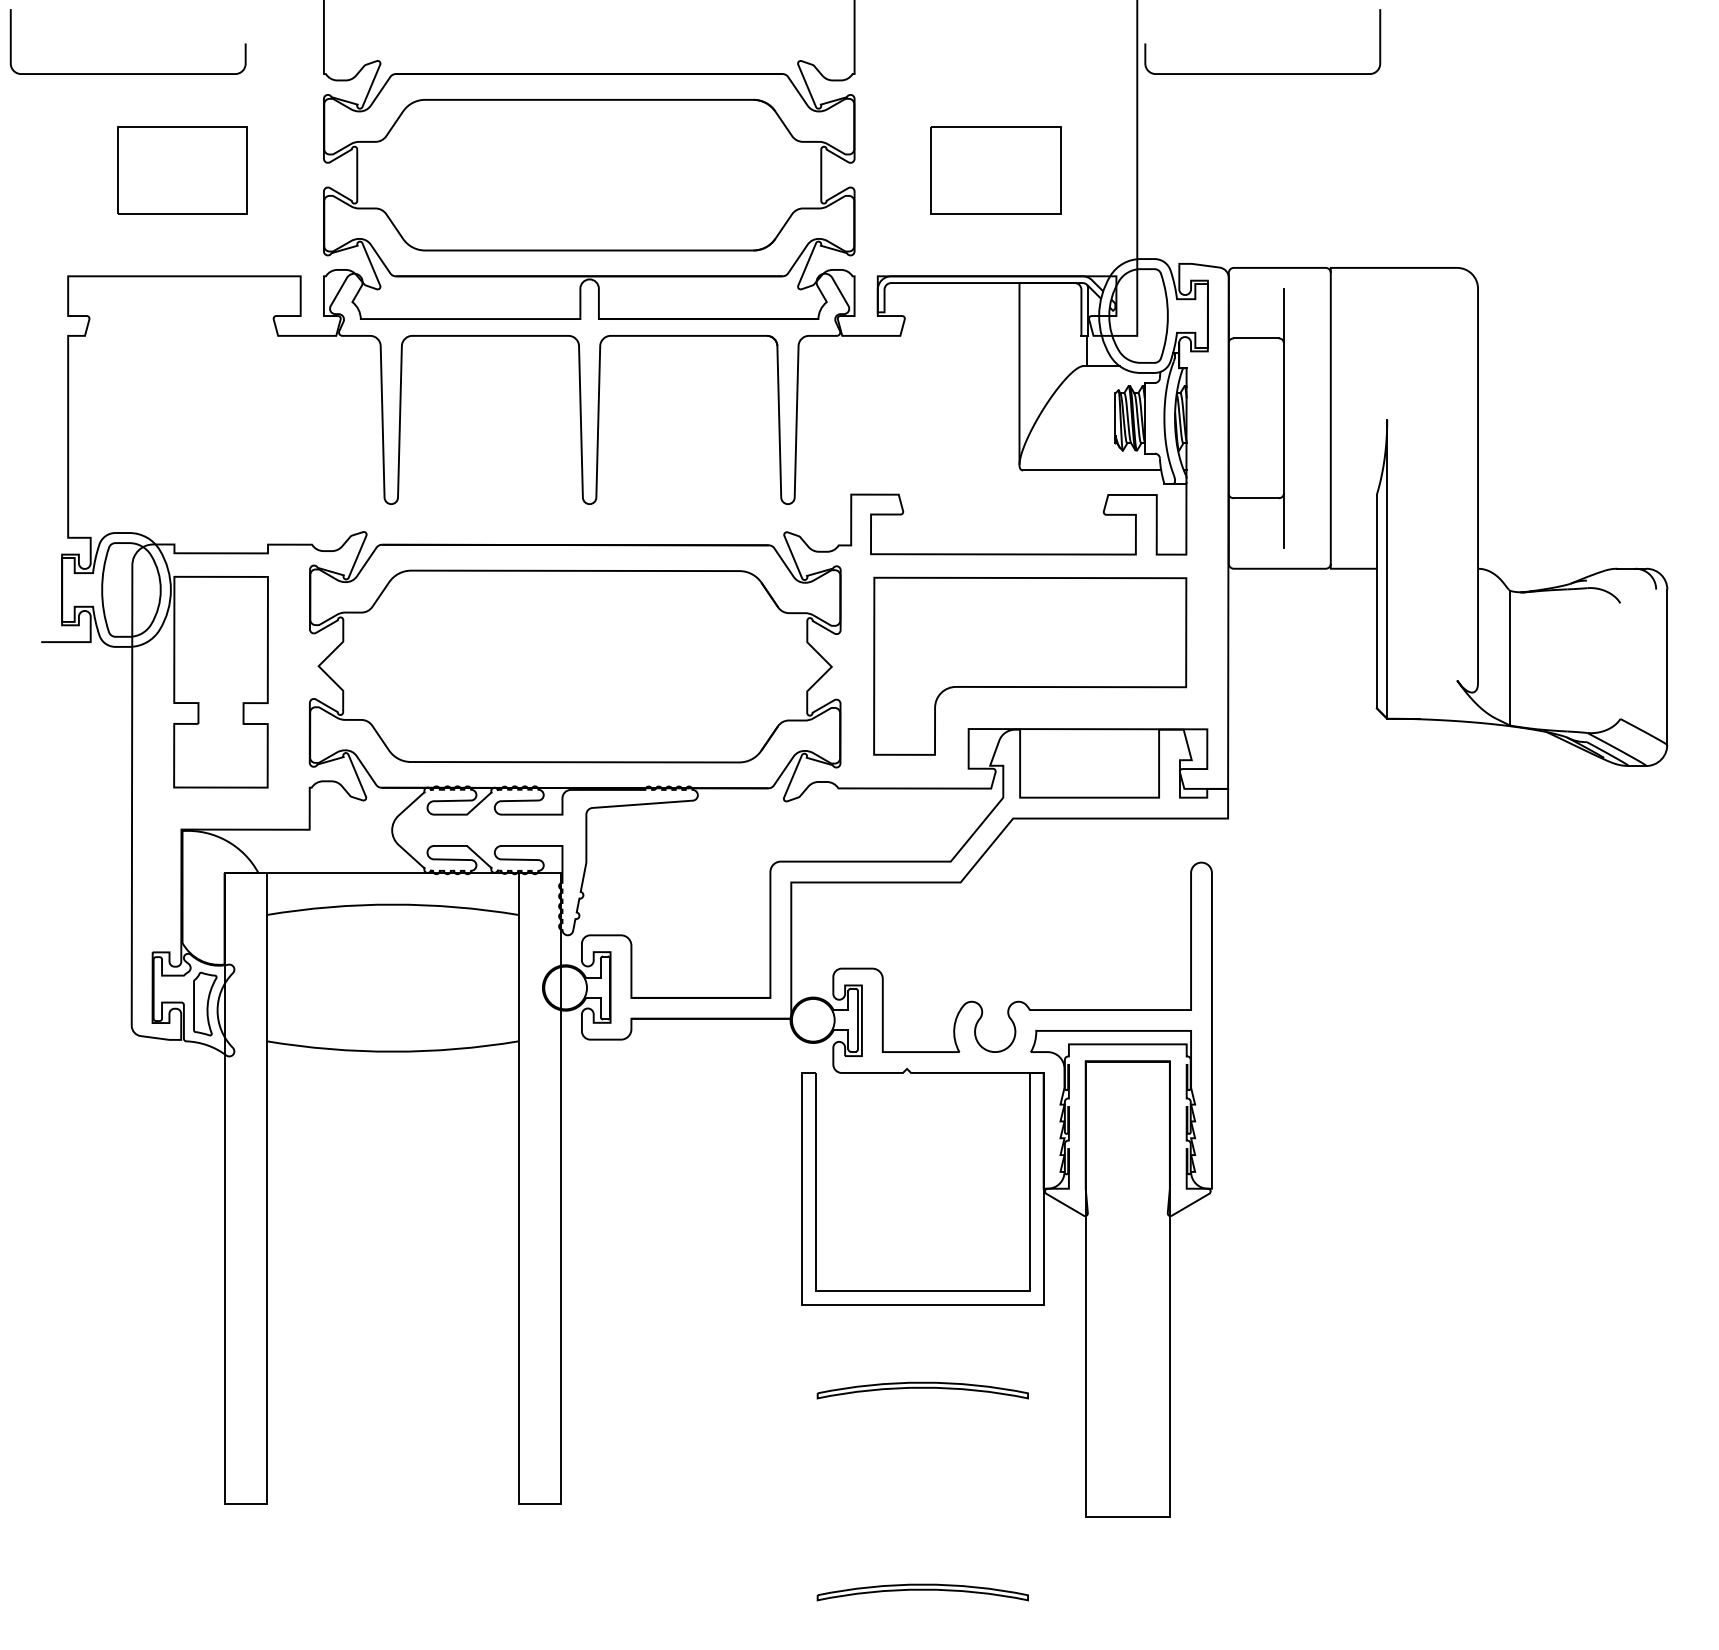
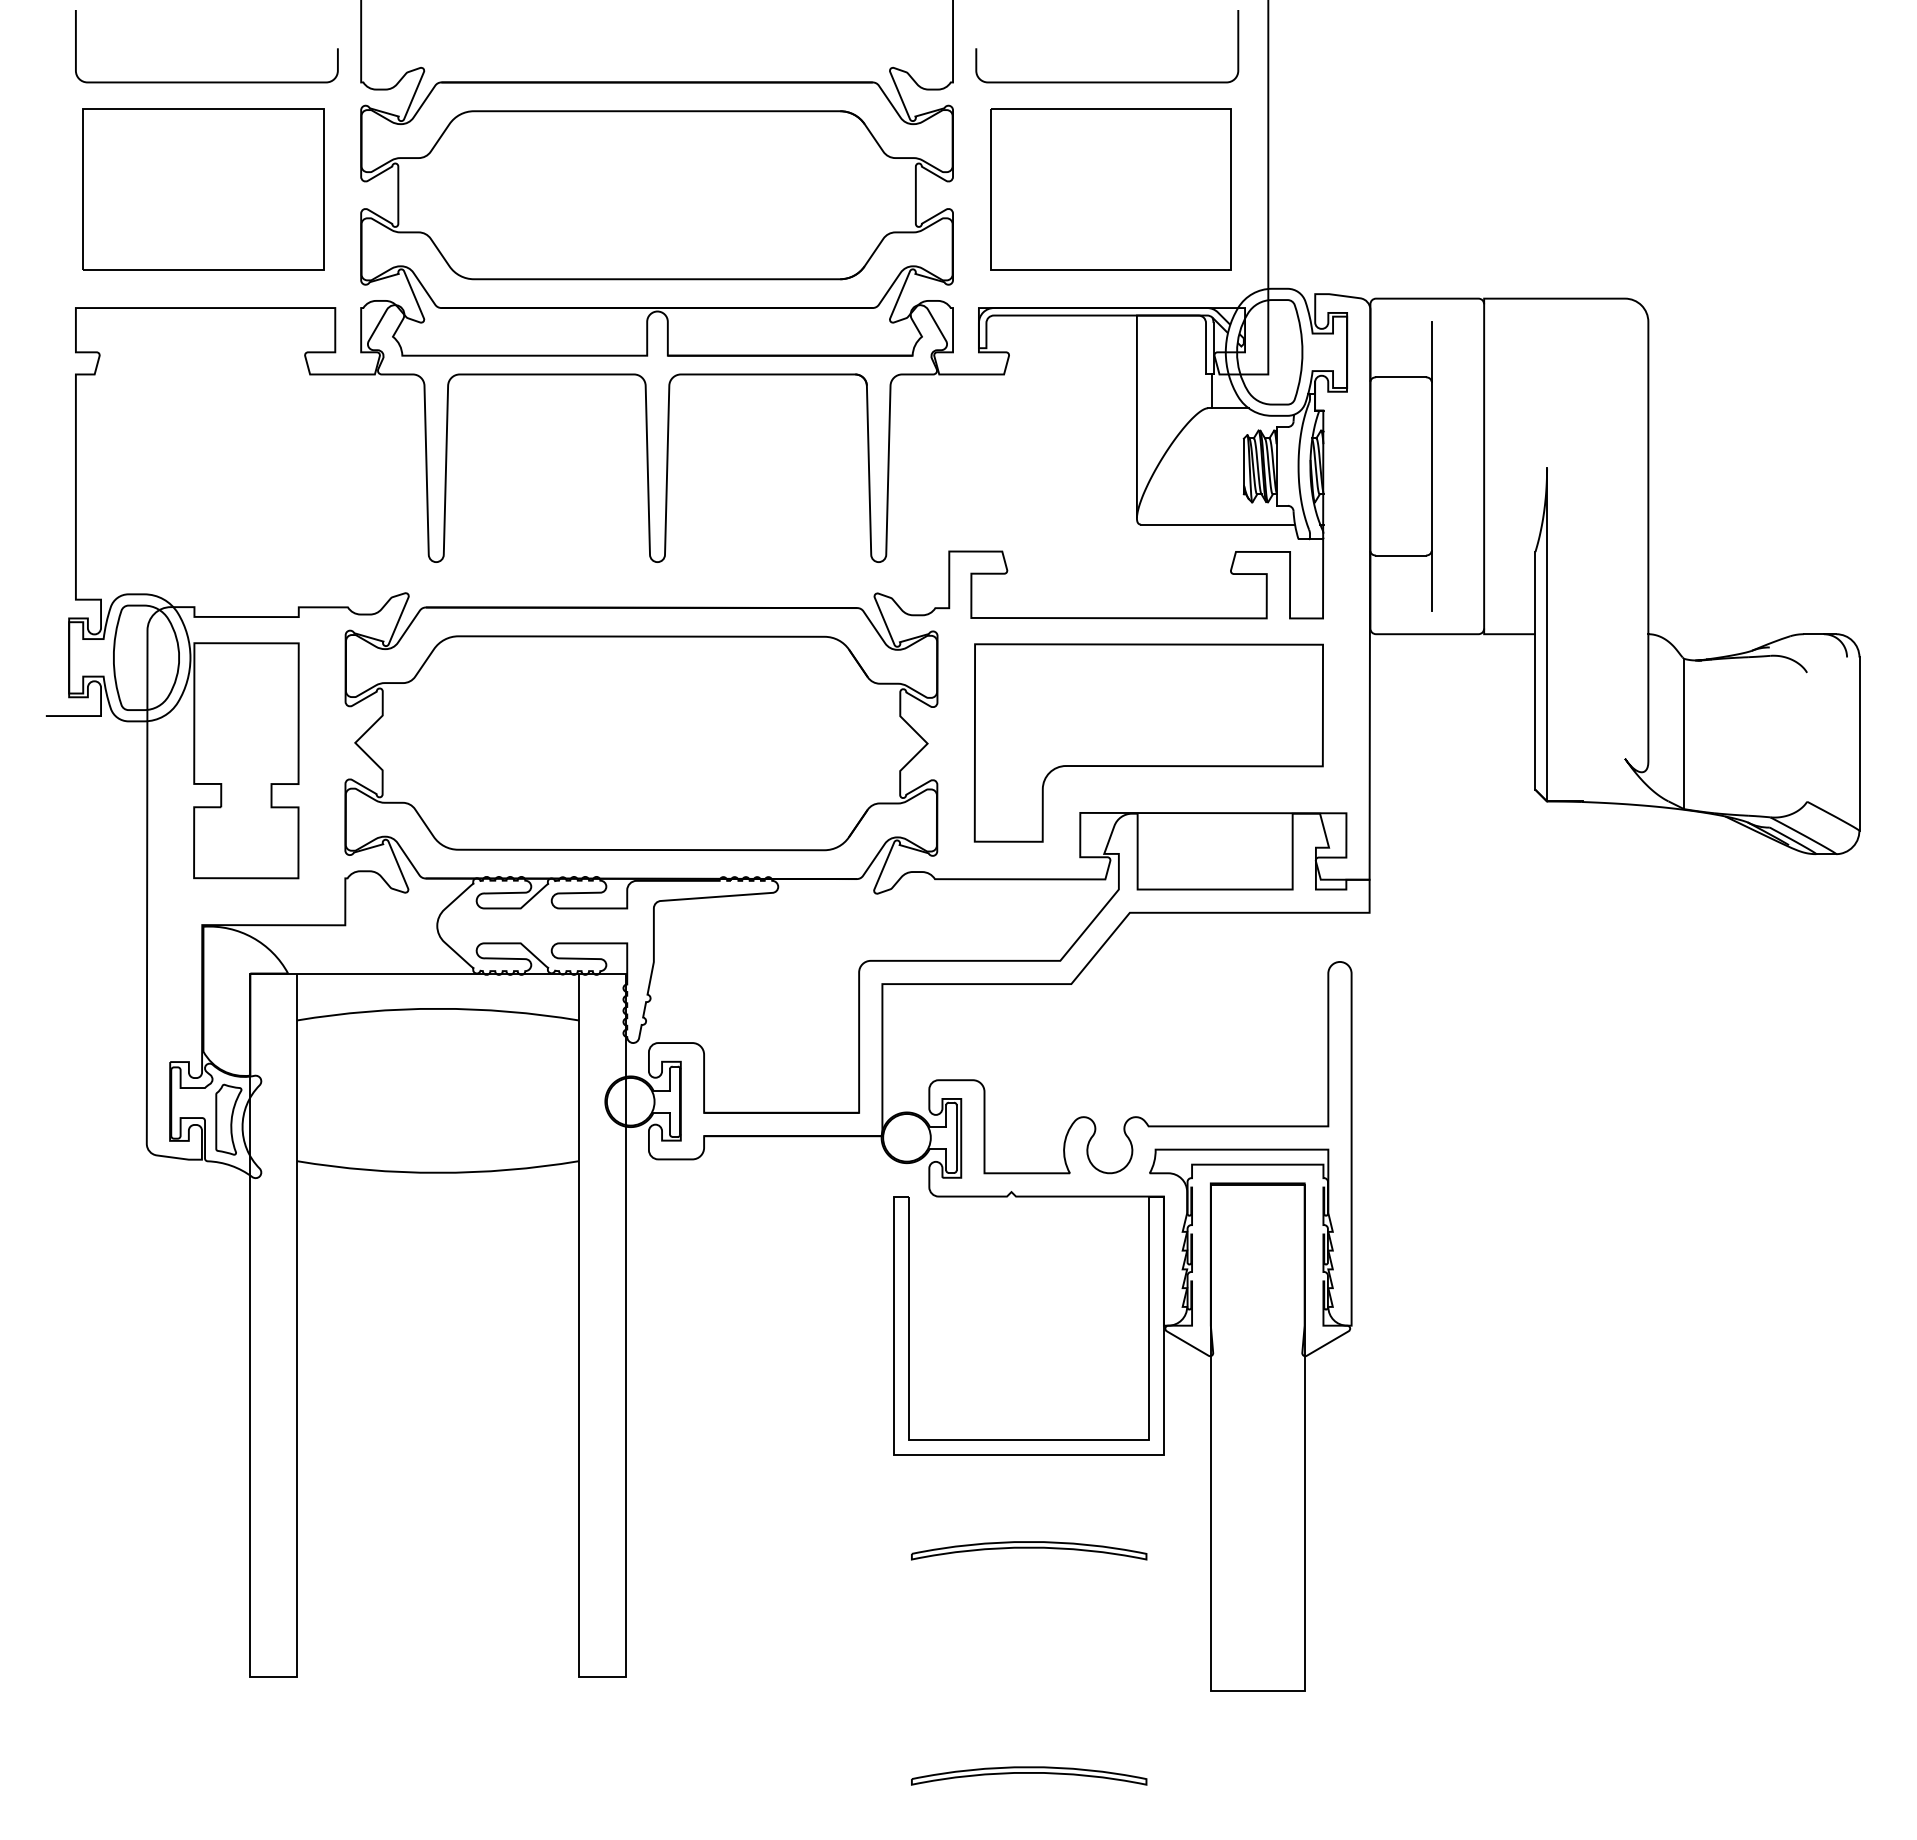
curve: (127, 73) -> (206, 81), moved
curve: (1262, 73) -> (1107, 81), moved
part: (182, 170) -> (203, 189), size x1.67
part: (995, 170) -> (1110, 189), size x1.67

